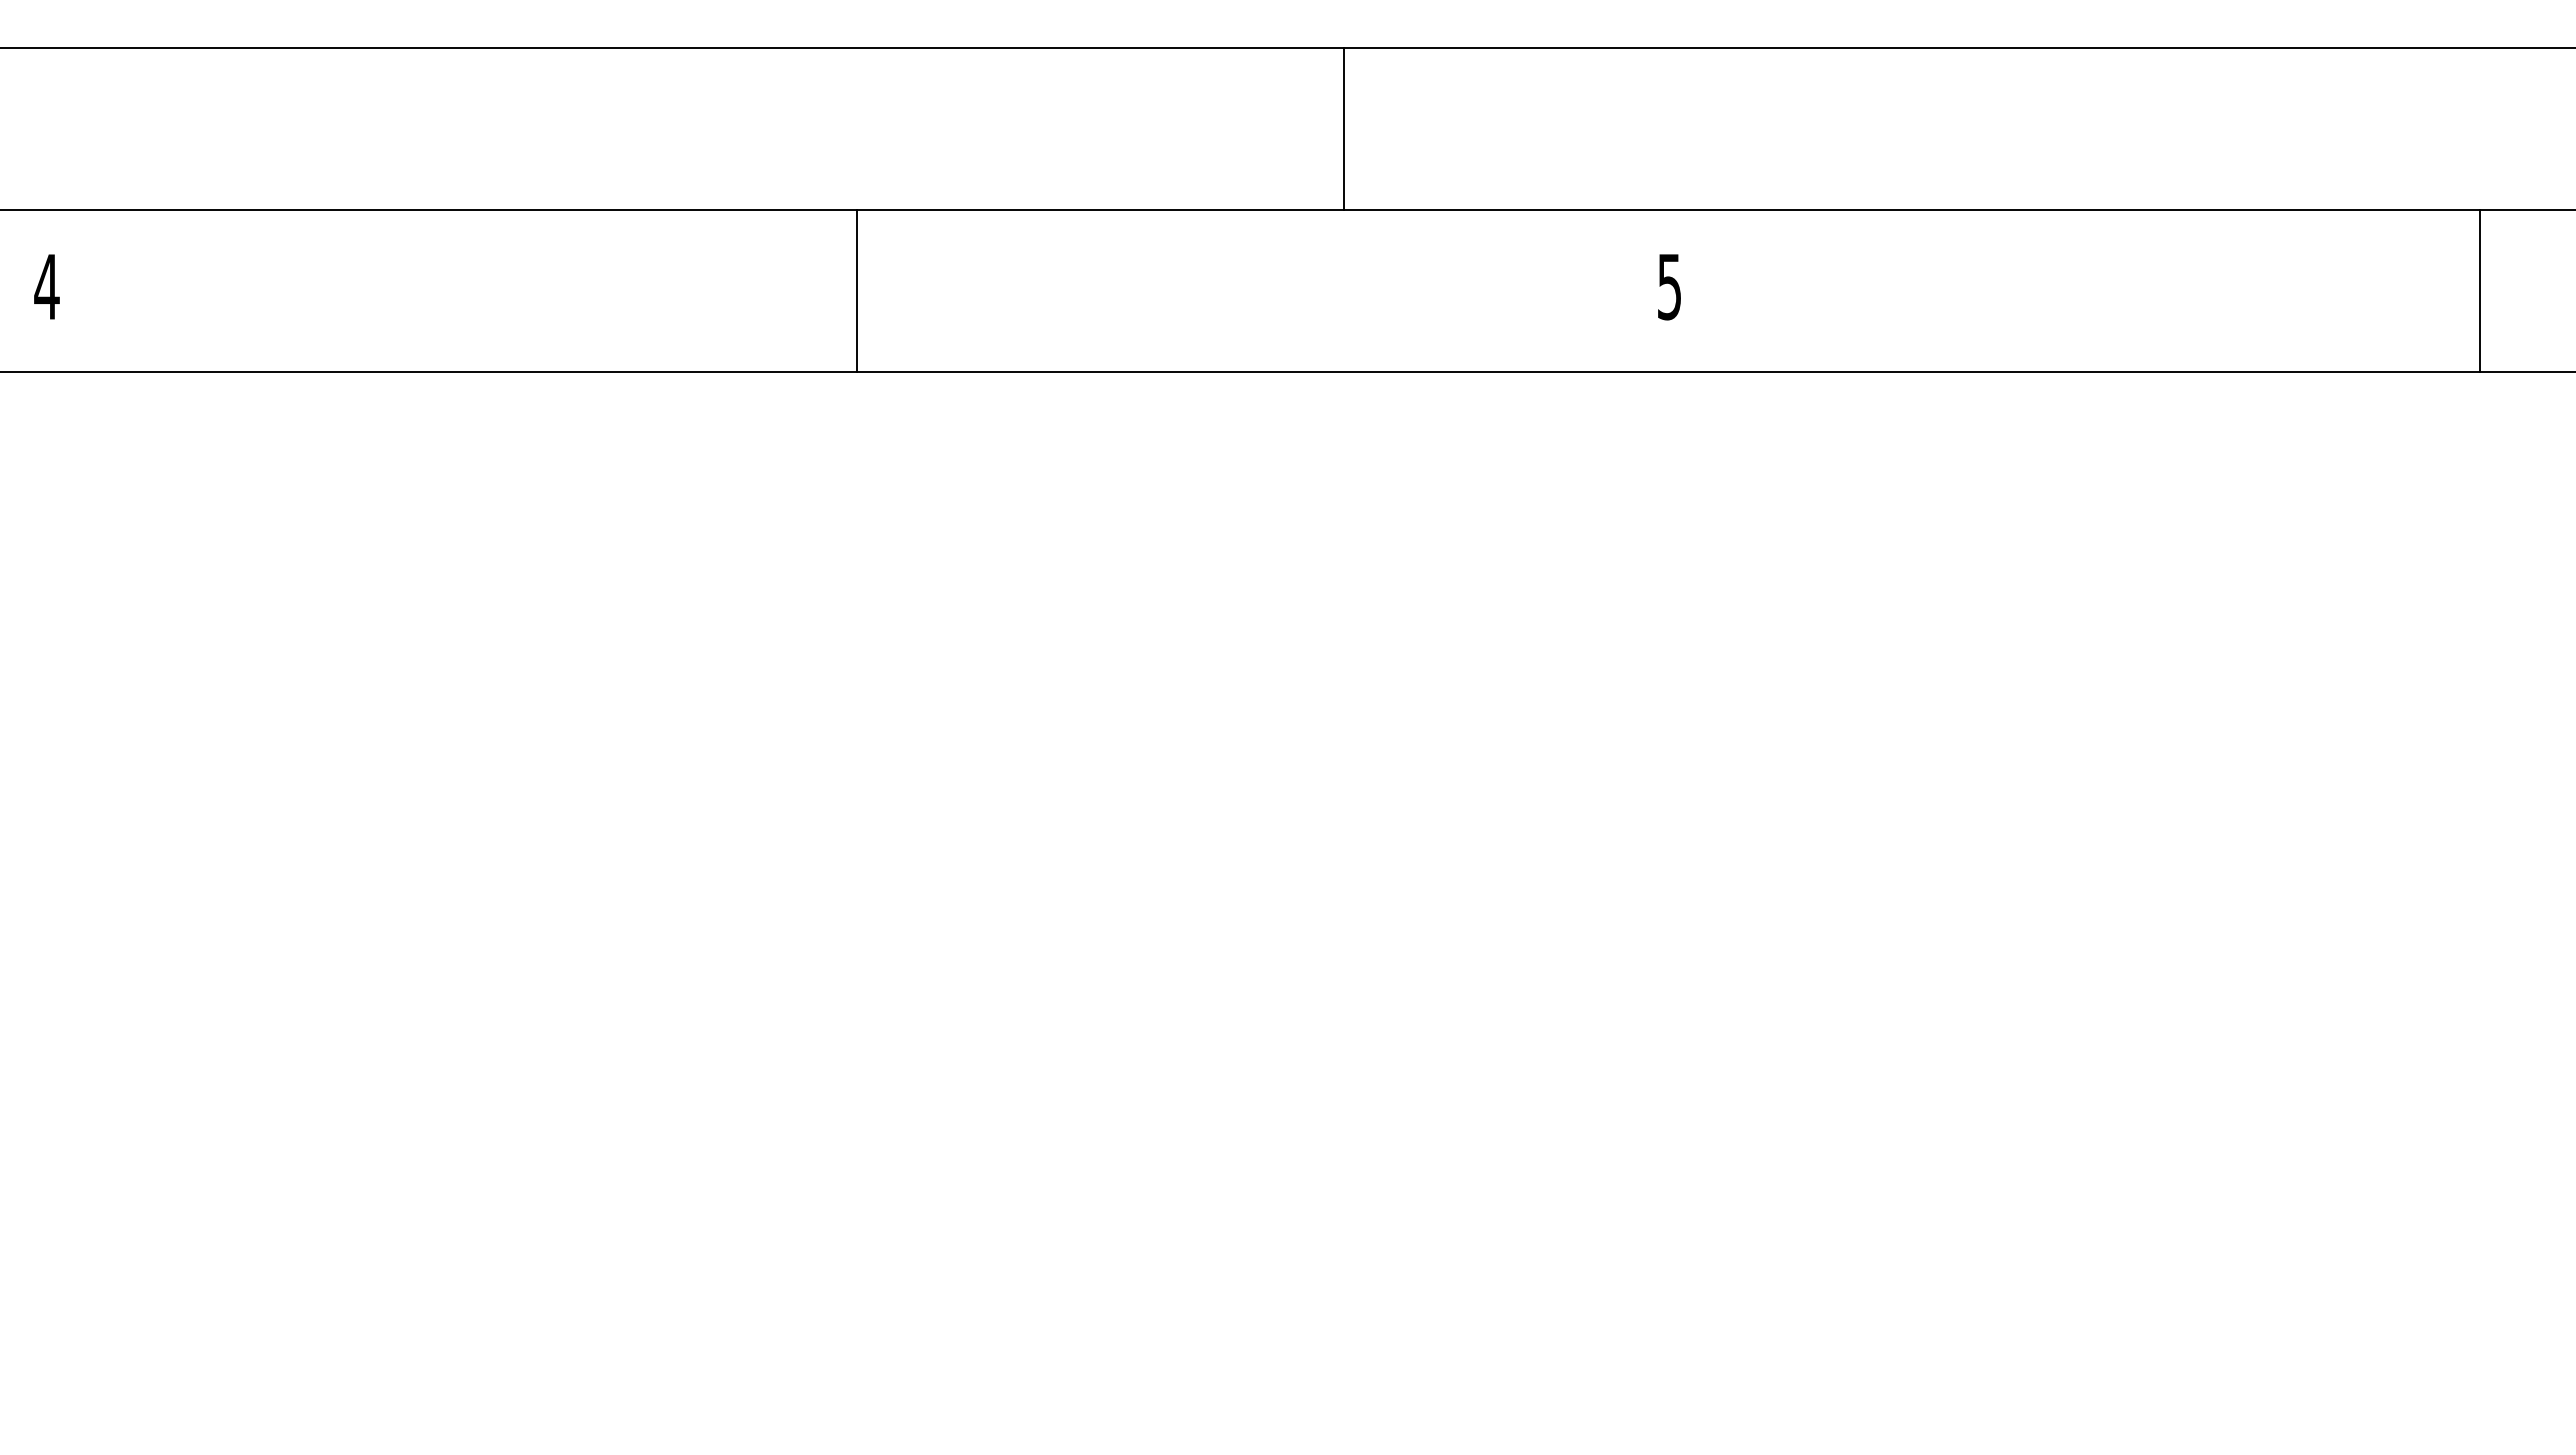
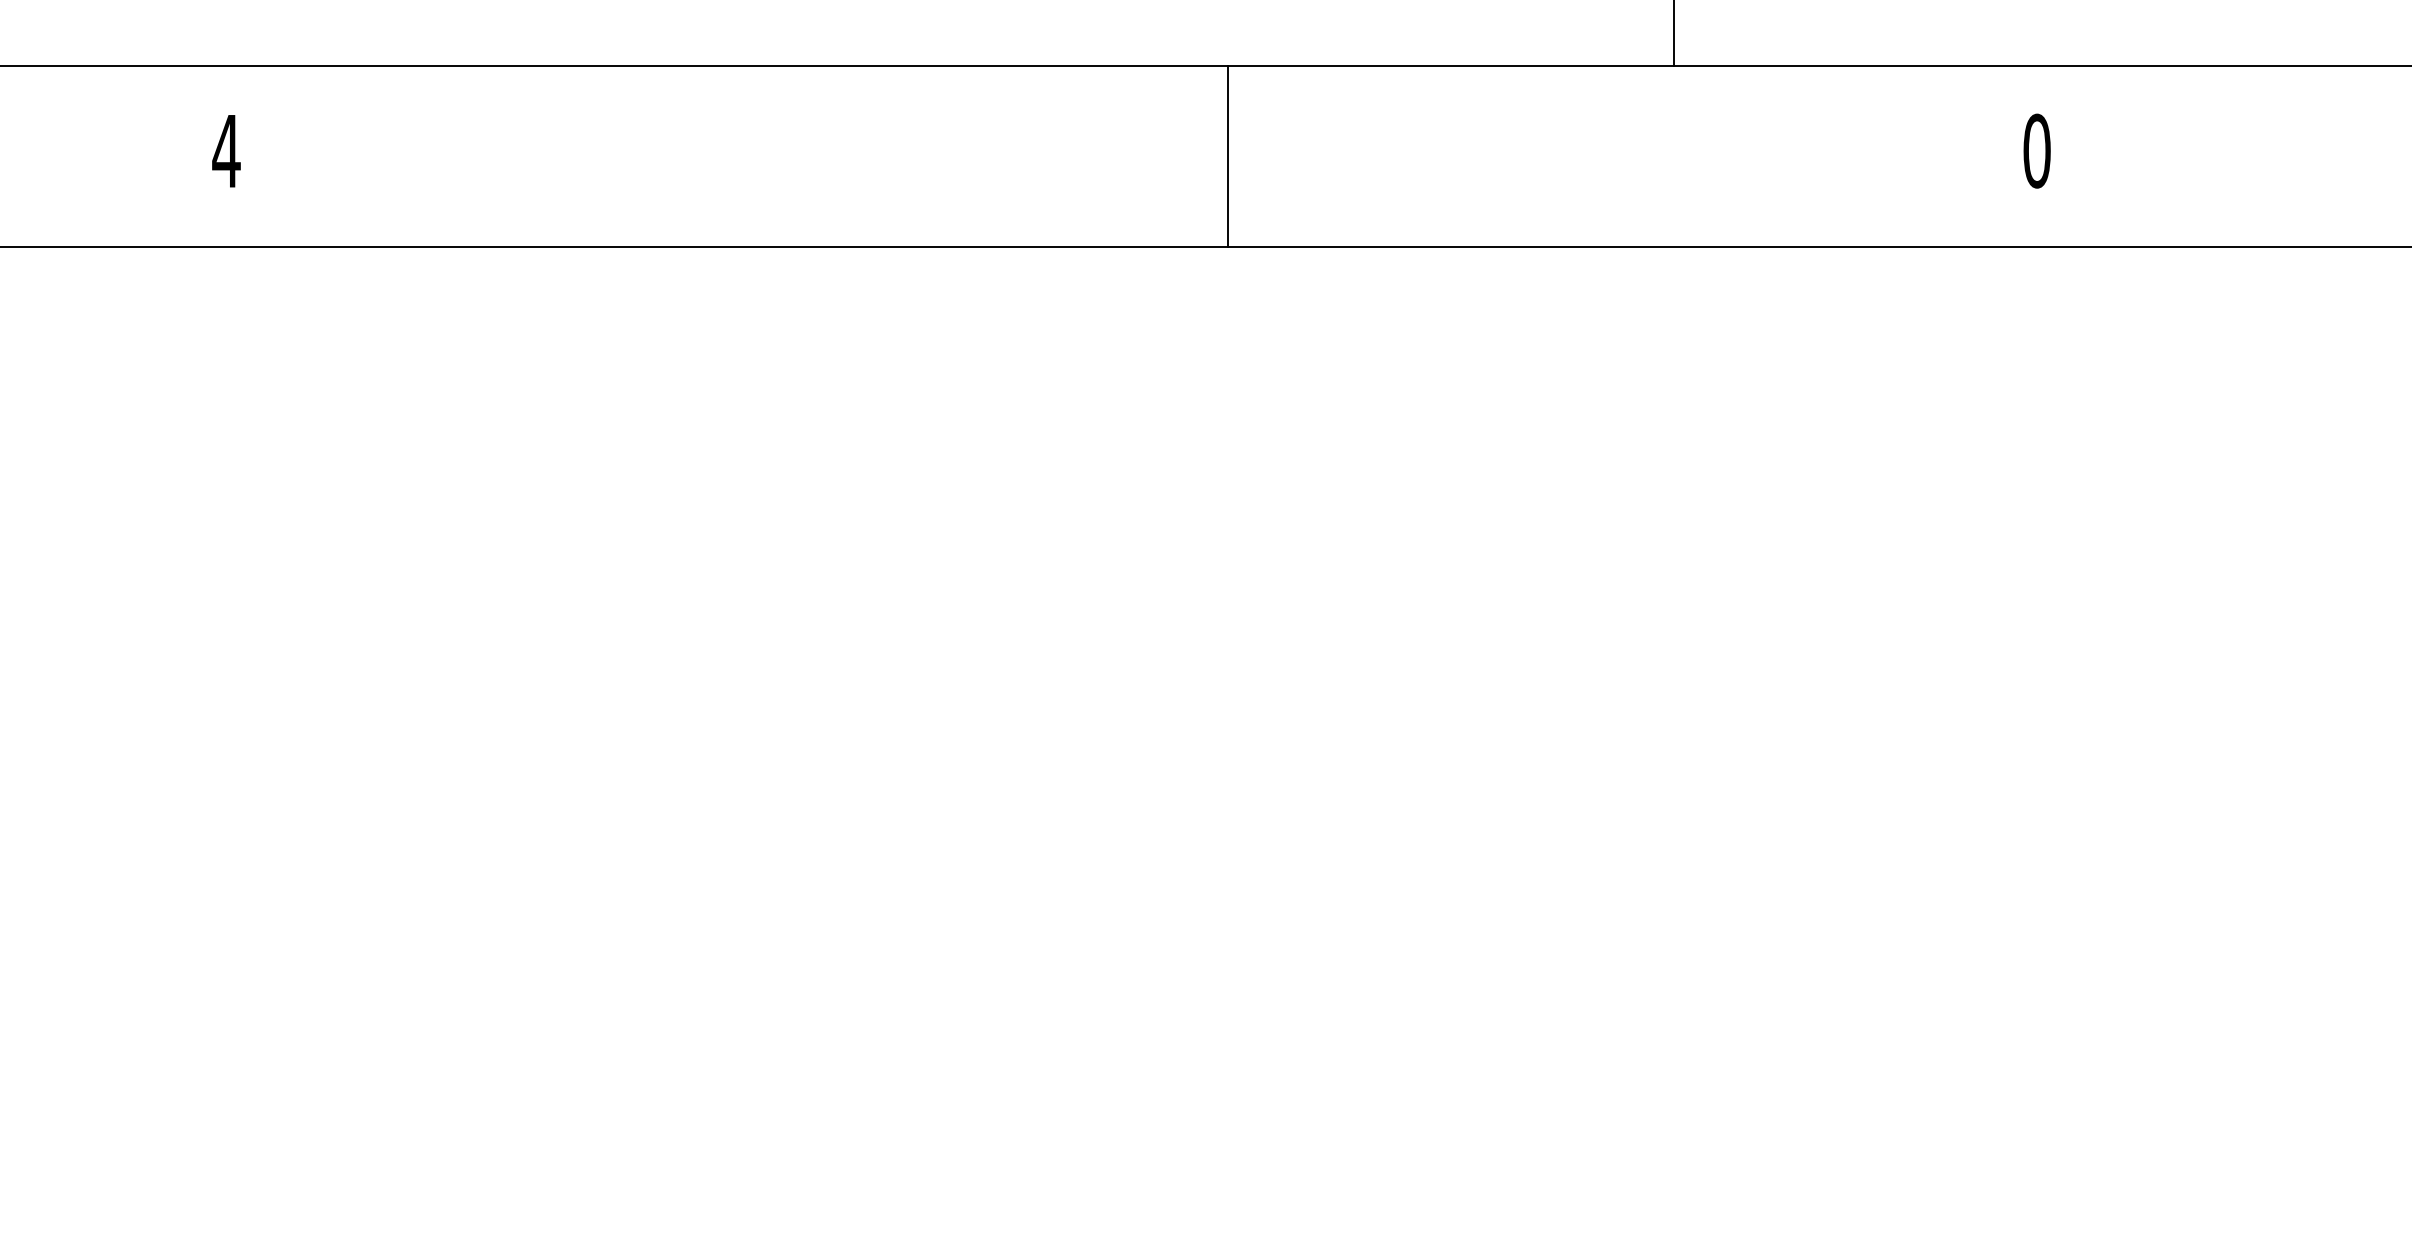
text: (1669, 286) -> (2036, 150), 5 -> 0
line: (857, 291) -> (1227, 156), moved

